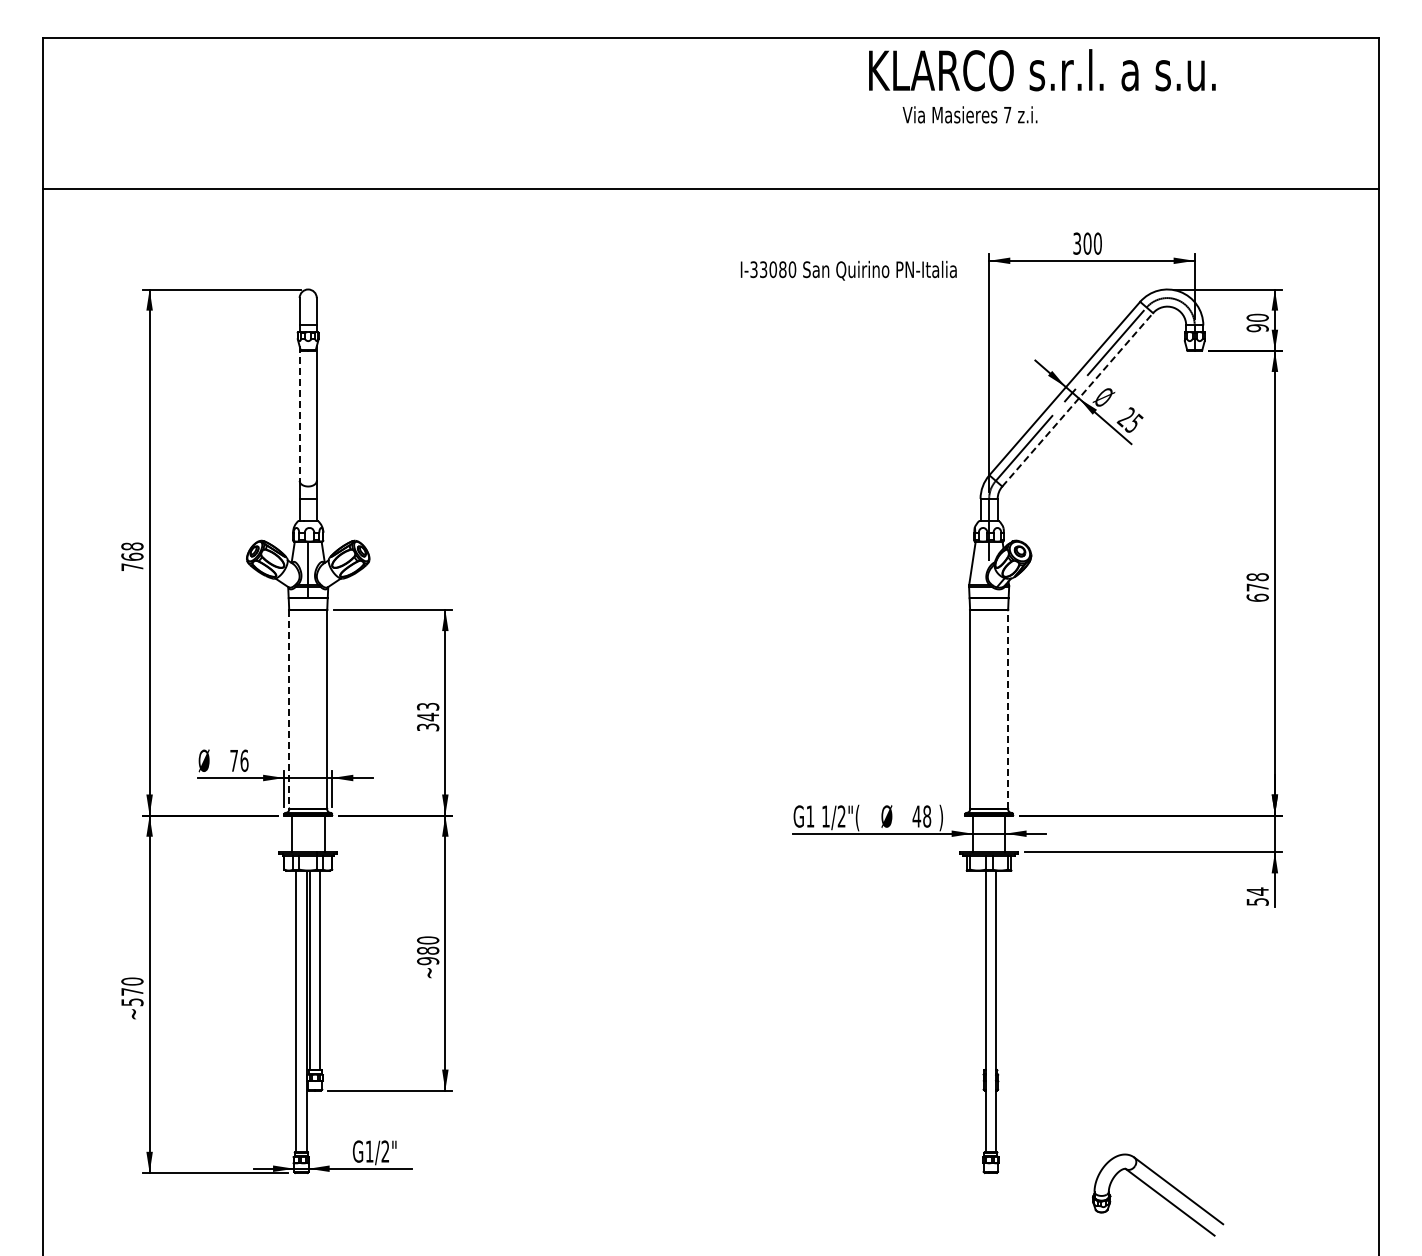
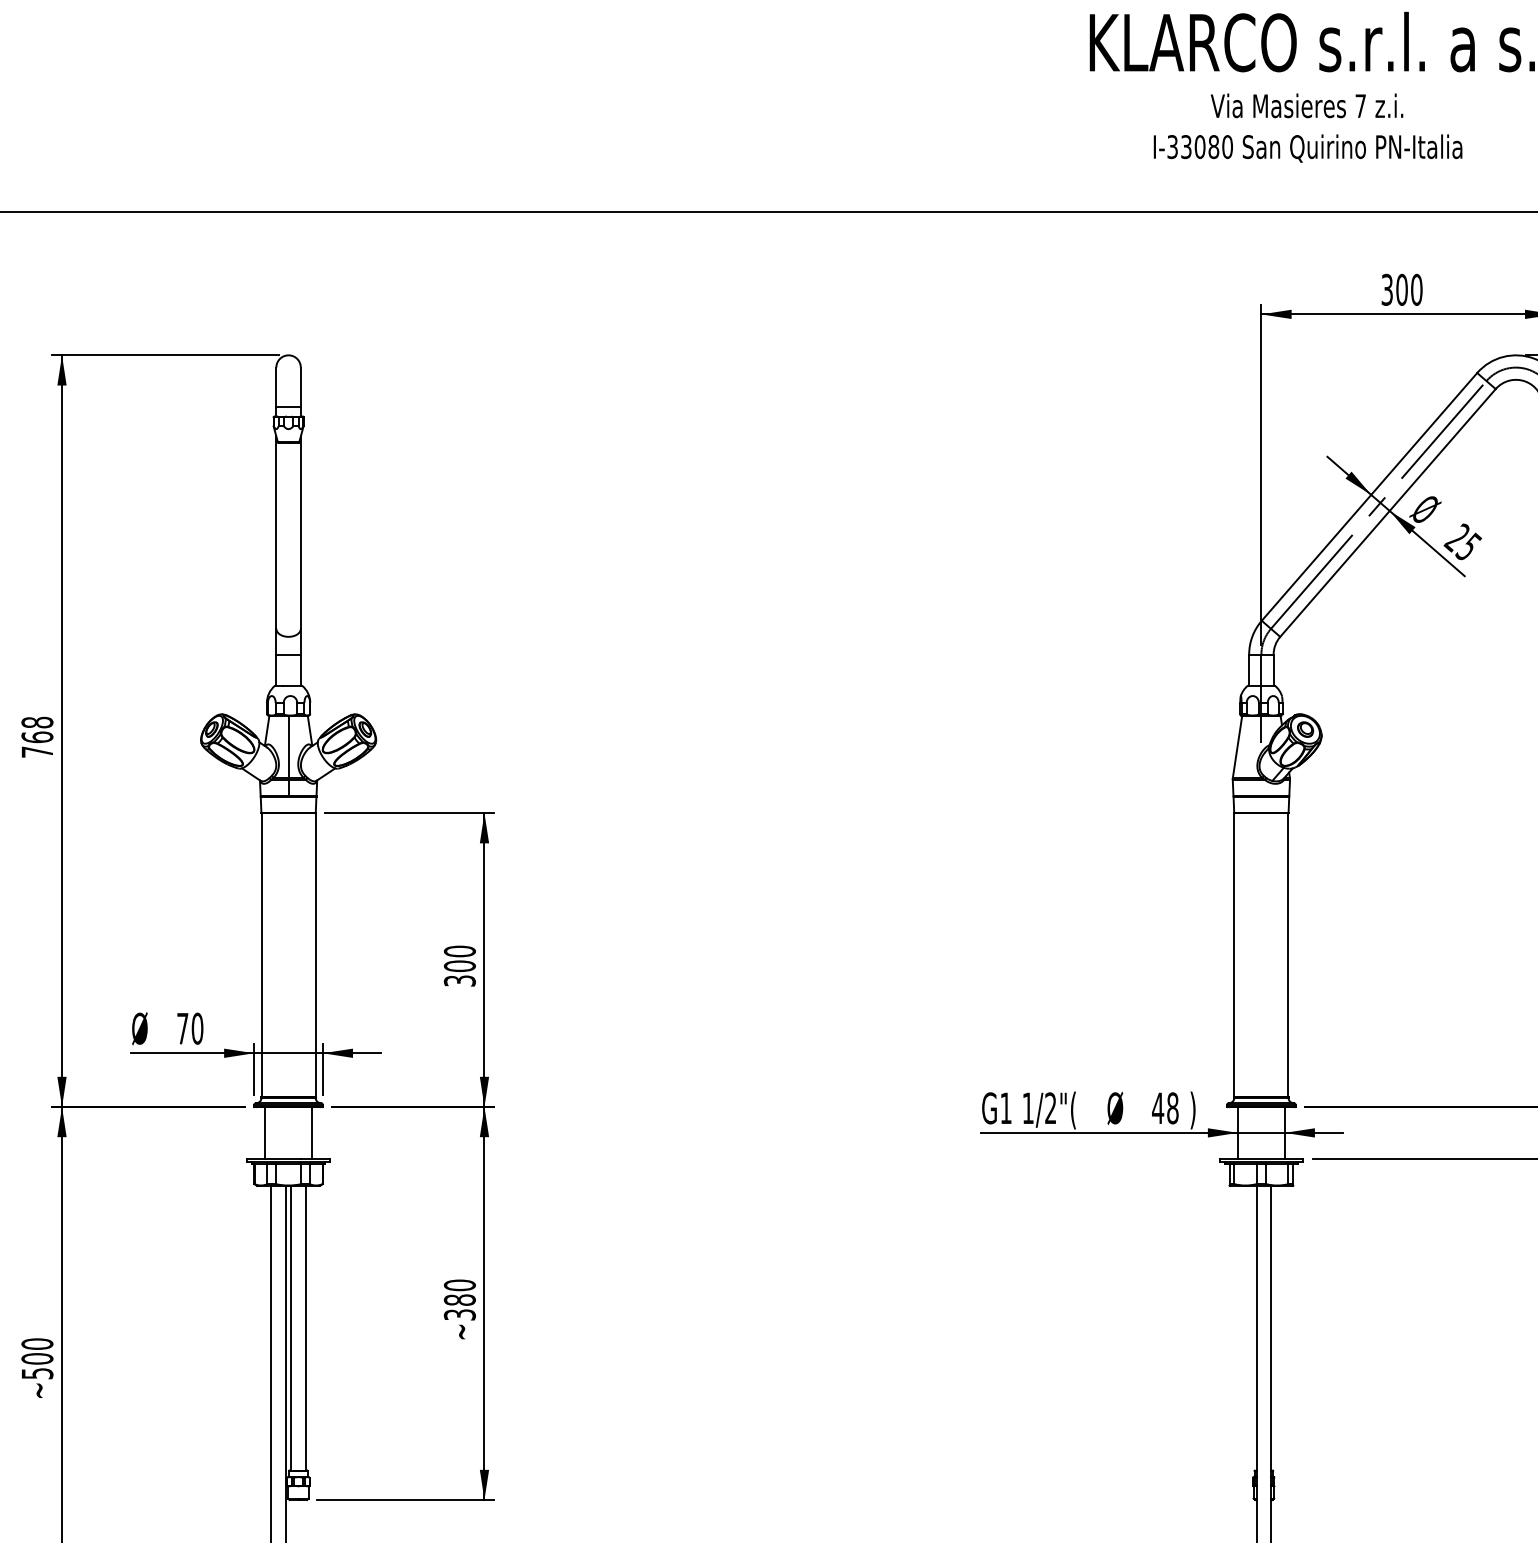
text: (969, 114) -> (1306, 105), moved
text: (848, 270) -> (1307, 148), moved
line: (1077, 399) -> (1387, 512), dashed -> solid
line: (299, 414) -> (276, 533), dashed -> solid
line: (1007, 708) -> (1287, 953), dashed -> solid
line: (289, 709) -> (261, 955), dashed -> solid
text: (428, 711) -> (460, 958), 343 -> 300
text: (244, 760) -> (197, 1028), 76 -> 70
text: (428, 961) -> (460, 1315), ~980 -> ~380
text: (132, 991) -> (37, 1358), ~570 -> ~500

